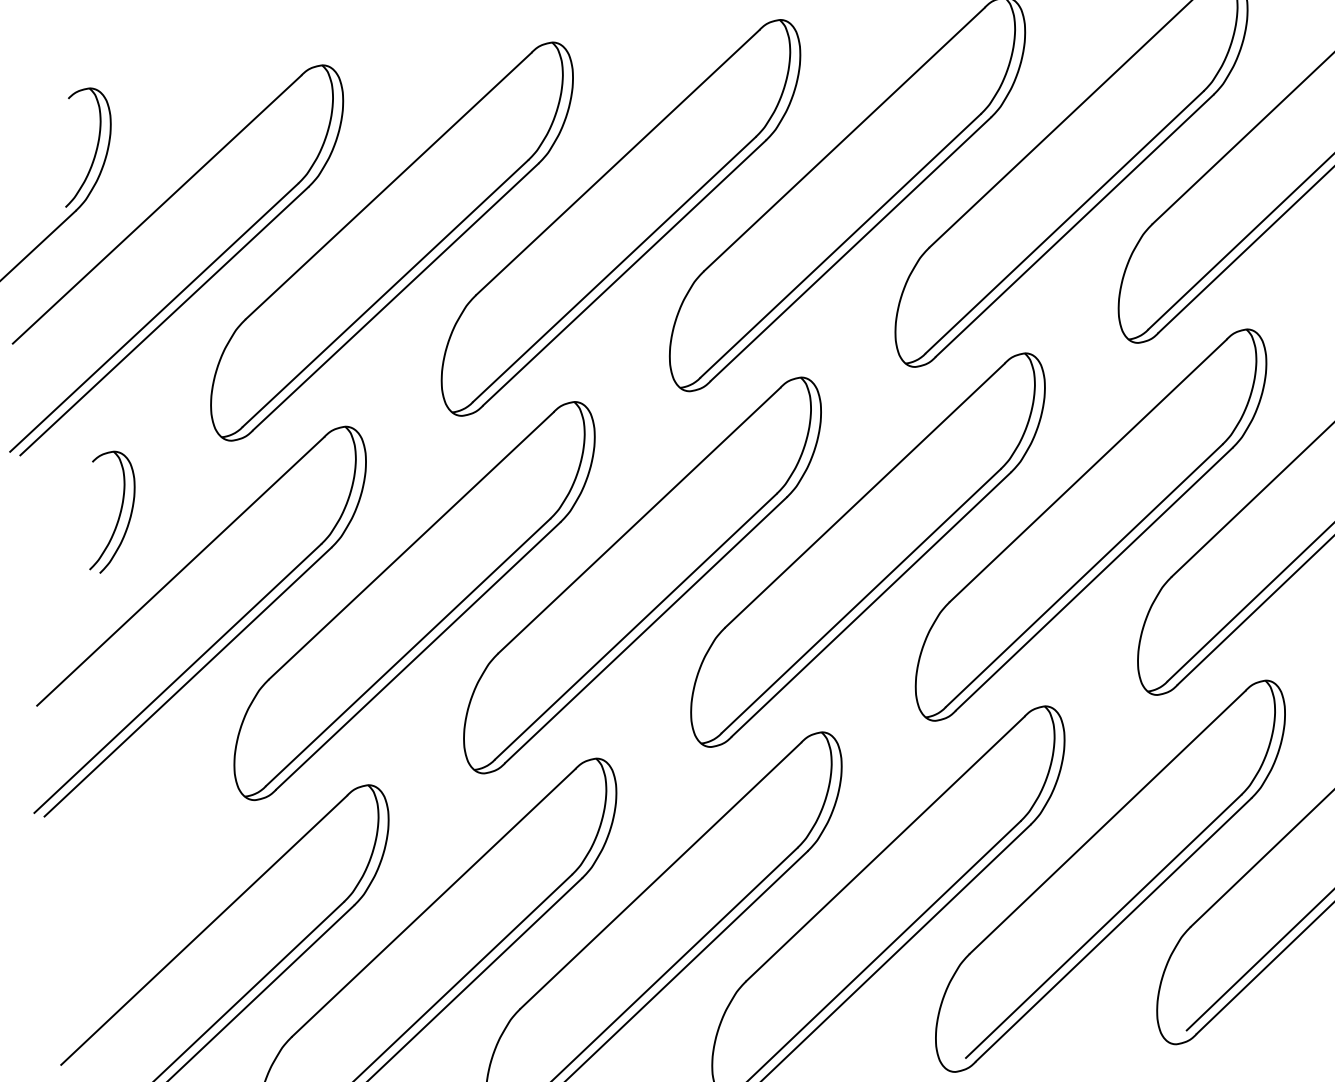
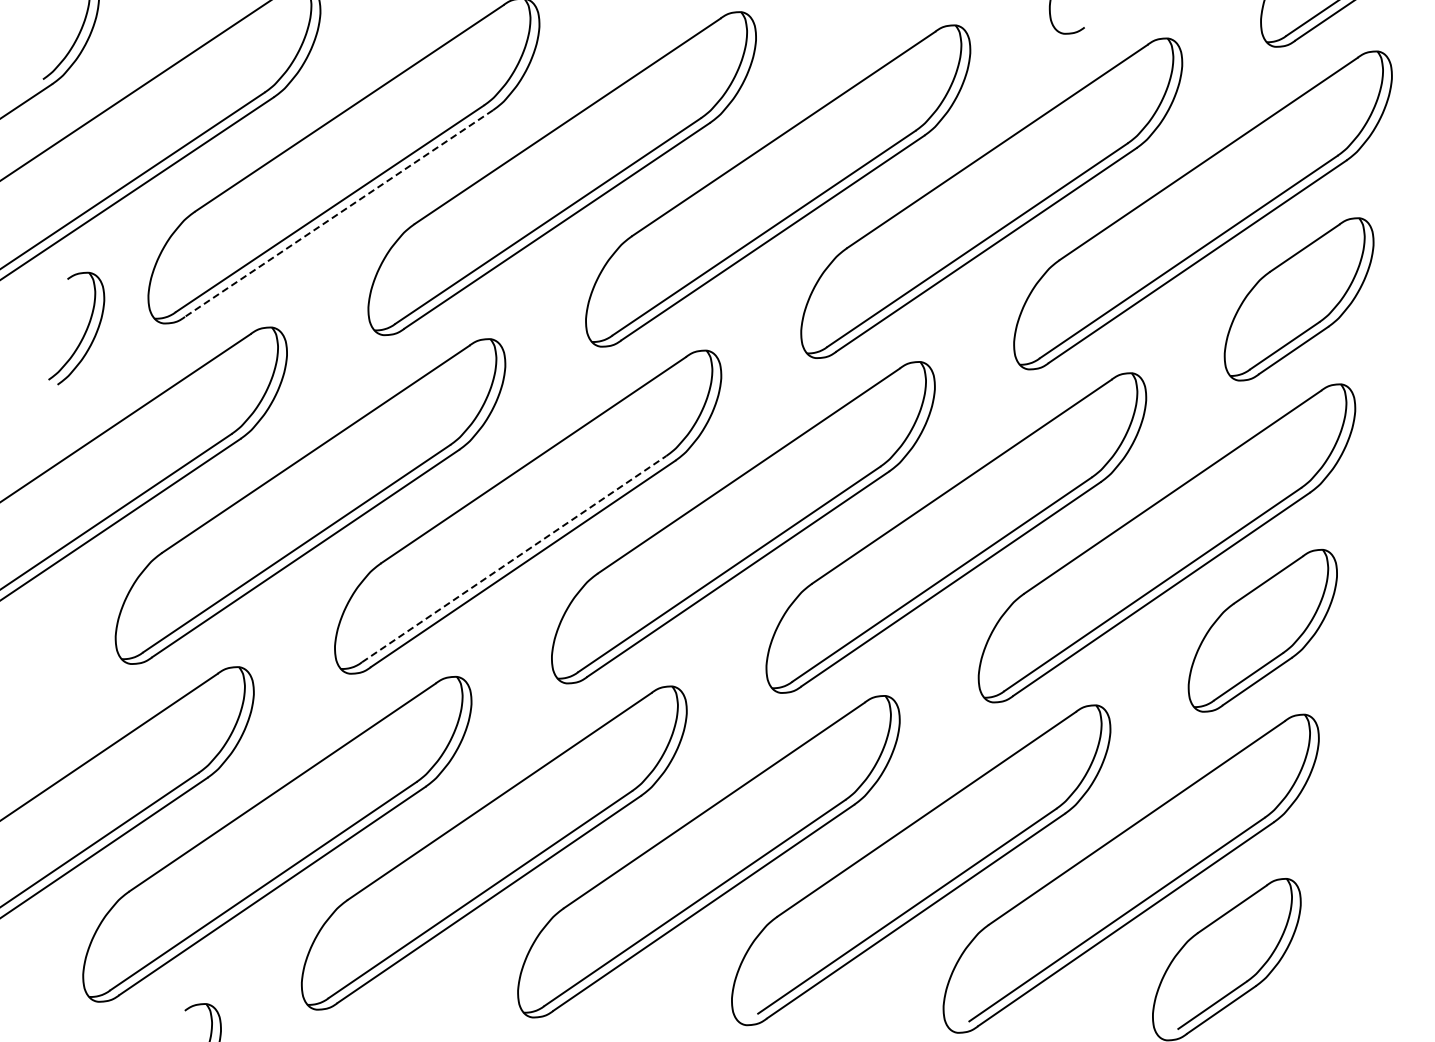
line: (395, 297) -> (338, 213), solid -> dashed
part: (118, 514) -> (84, 332), moved
line: (636, 626) -> (514, 559), solid -> dashed

